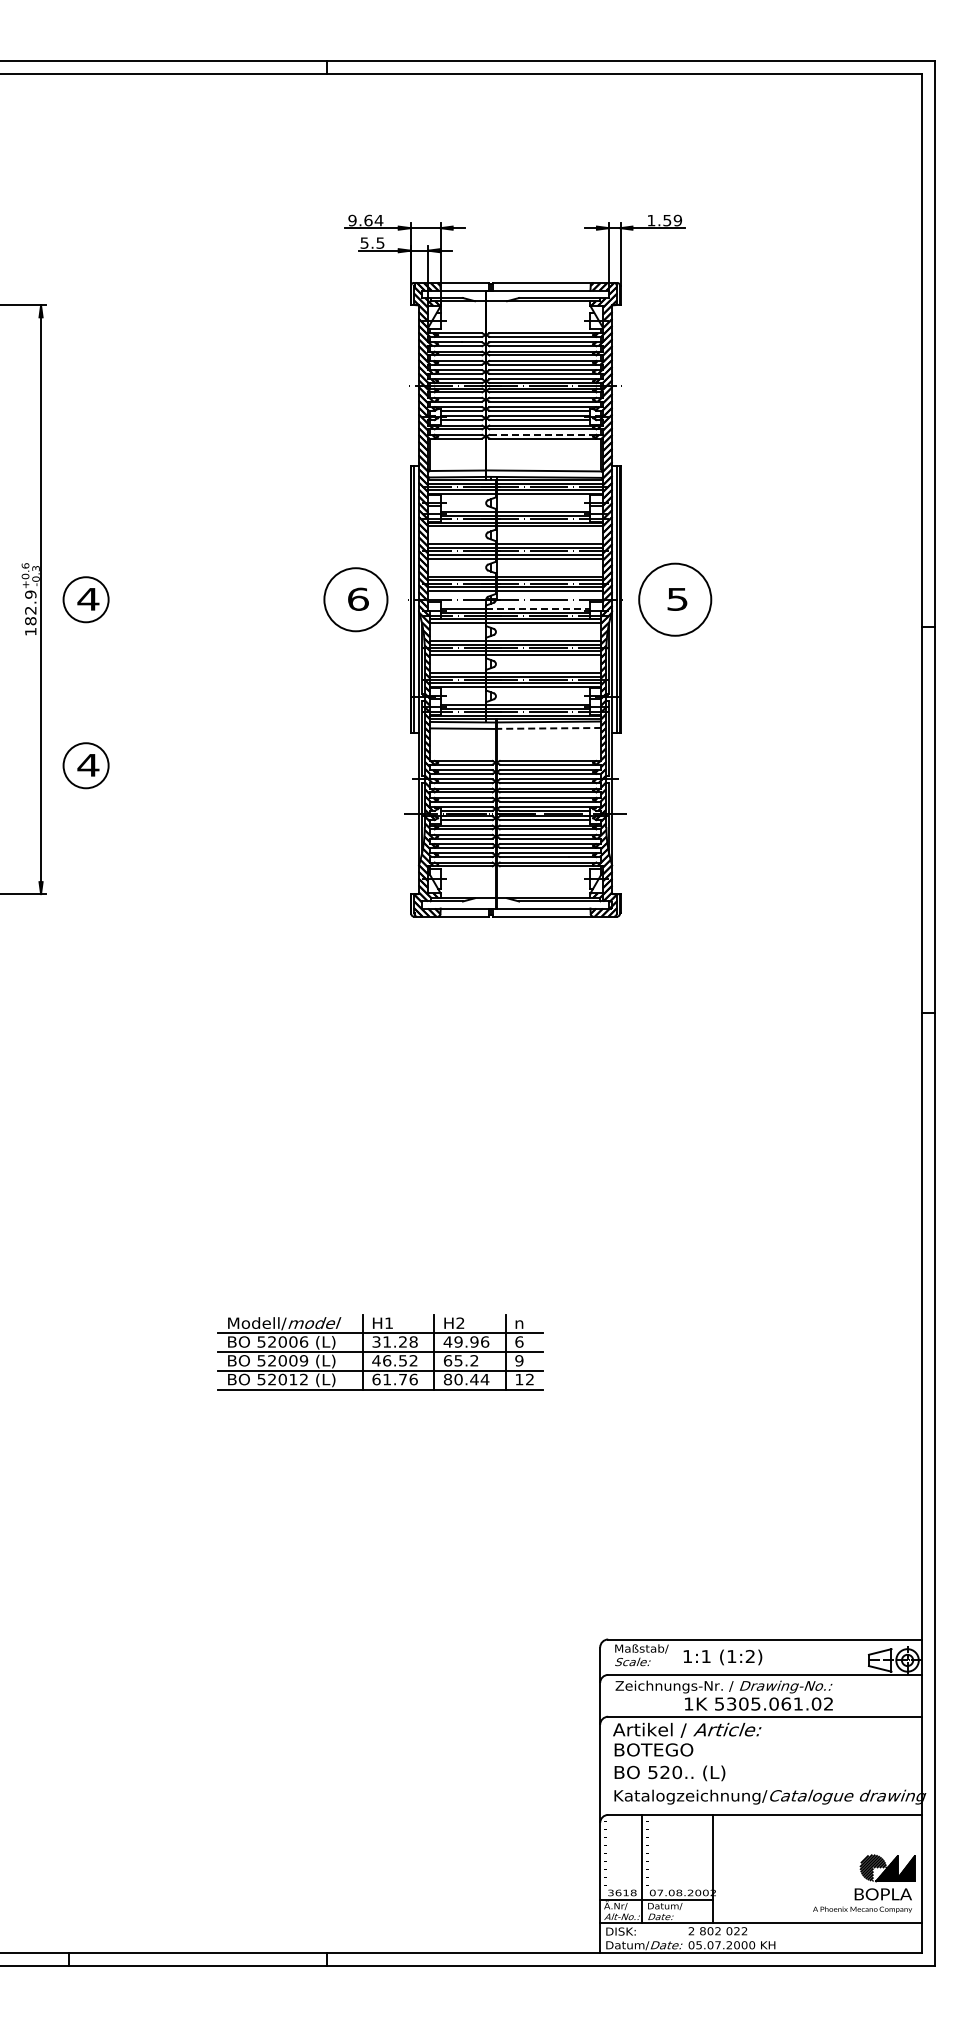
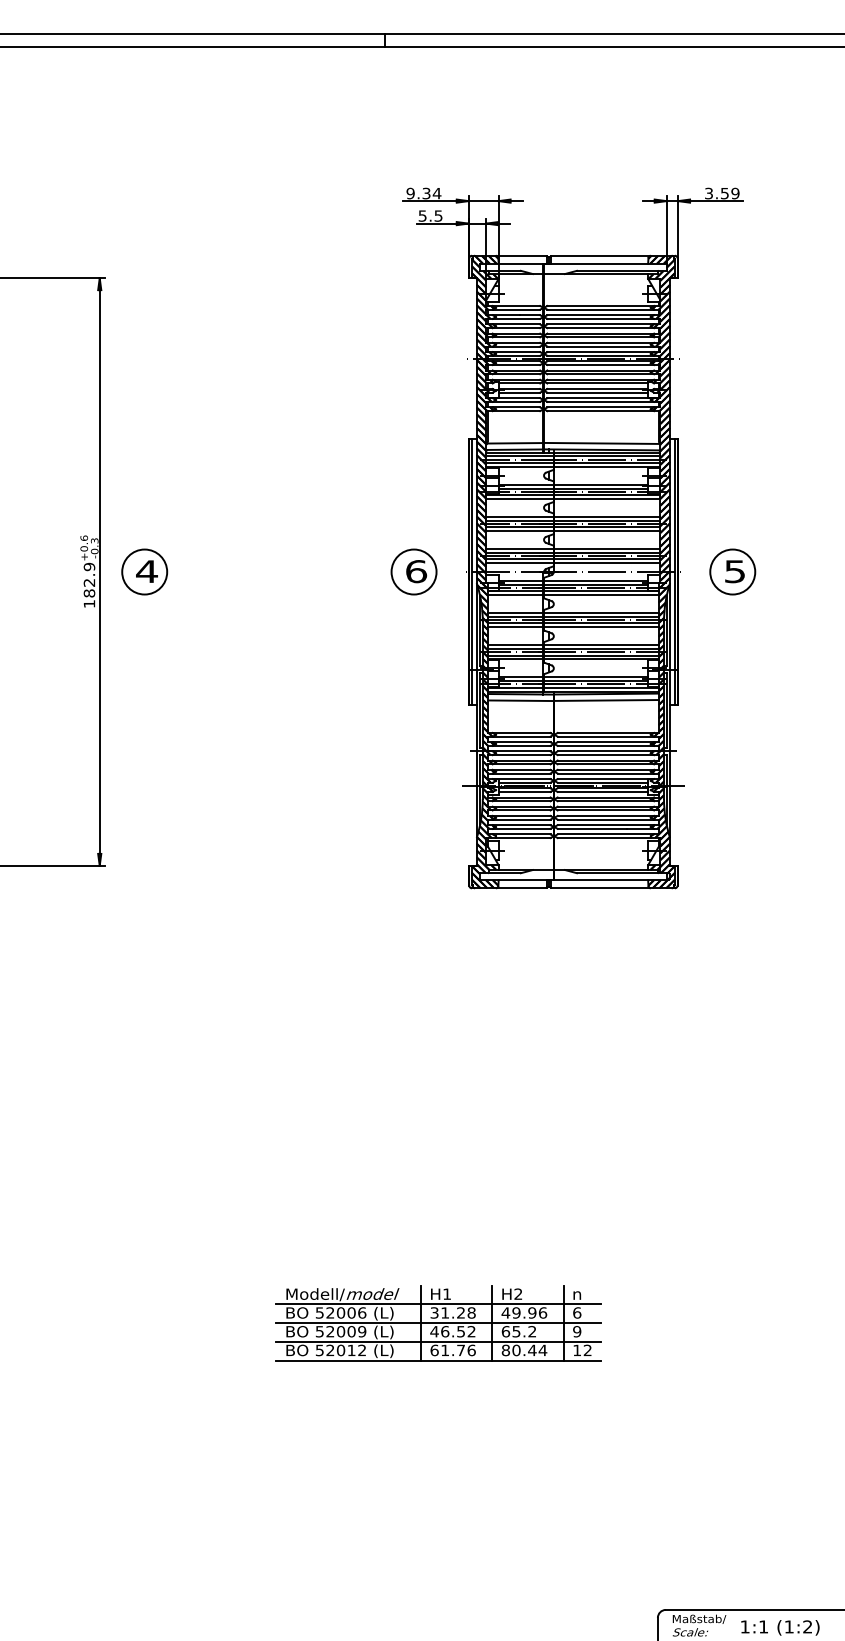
text: (368, 220) -> (426, 193), 9.64 -> 9.34
text: (651, 220) -> (709, 193), 1.59 -> 3.59
line: (542, 434) -> (600, 407), dashed -> solid
circle: (355, 599) -> (413, 571), size x0.71
circle: (674, 599) -> (732, 571), size x0.62
line: (538, 608) -> (596, 580), dashed -> solid
line: (548, 728) -> (606, 700), dashed -> solid
part: (85, 765) -> (144, 737), removed

